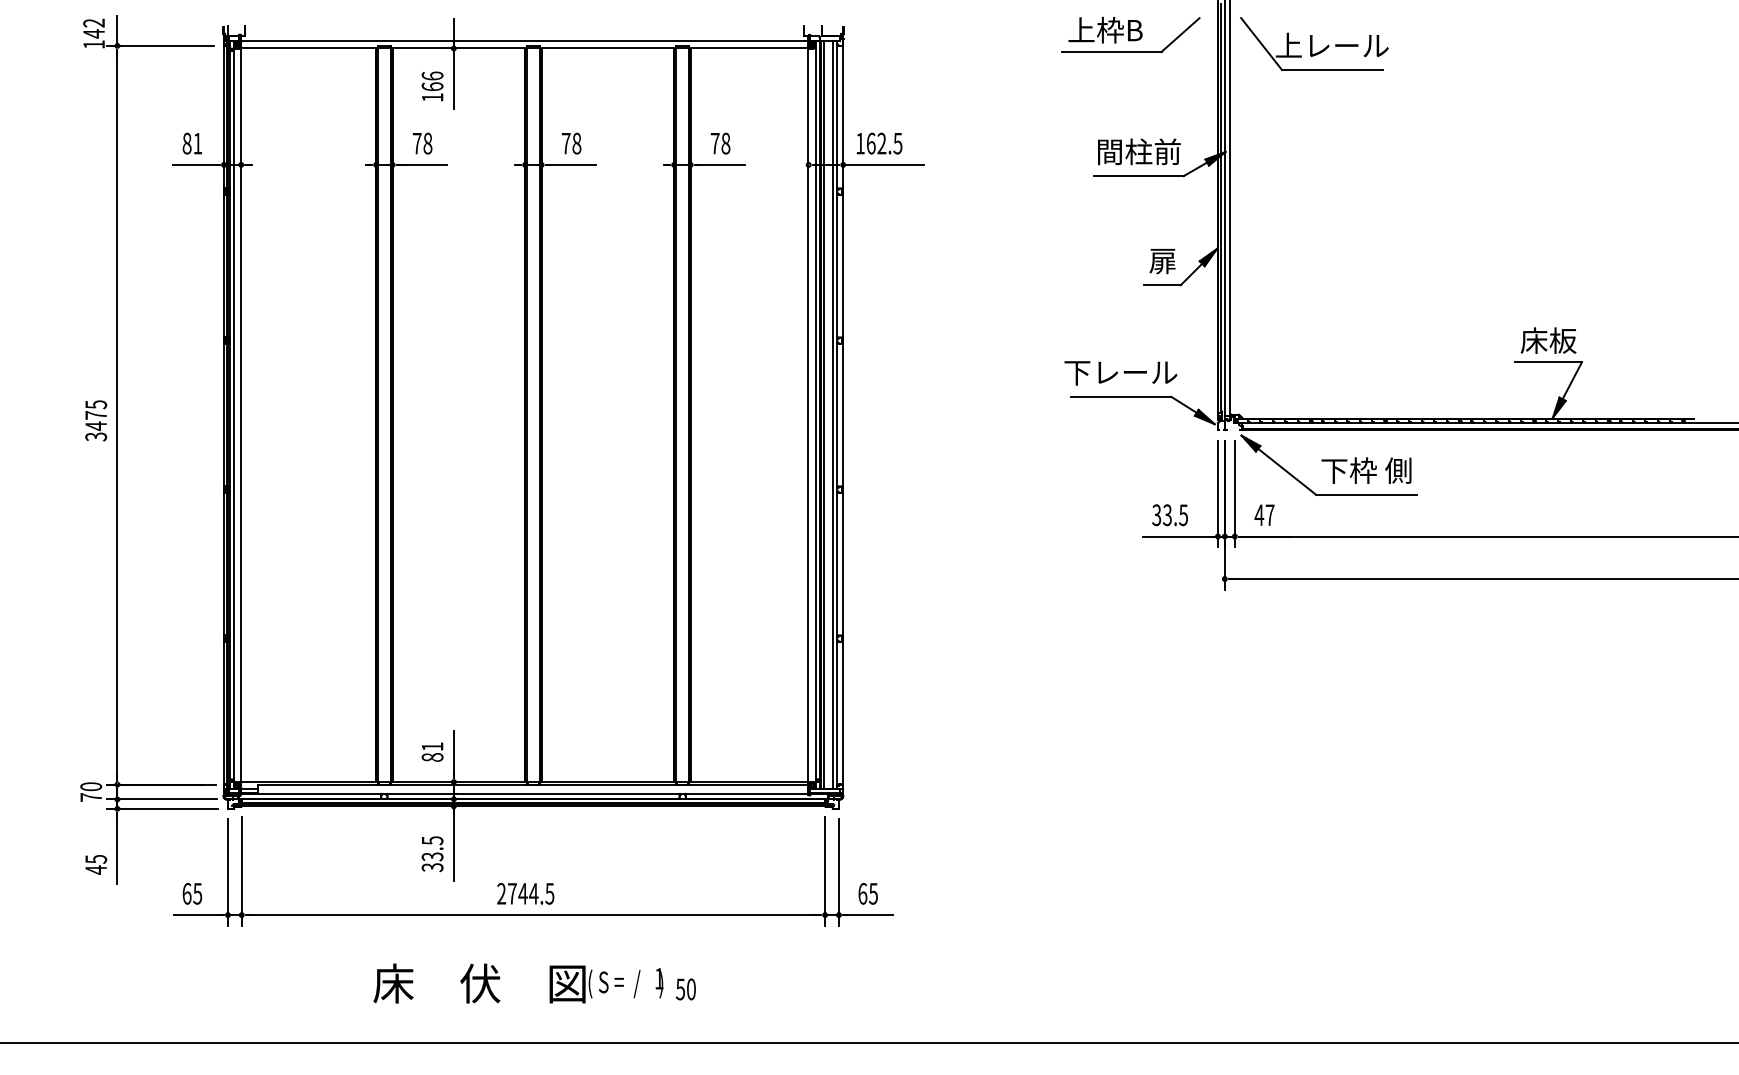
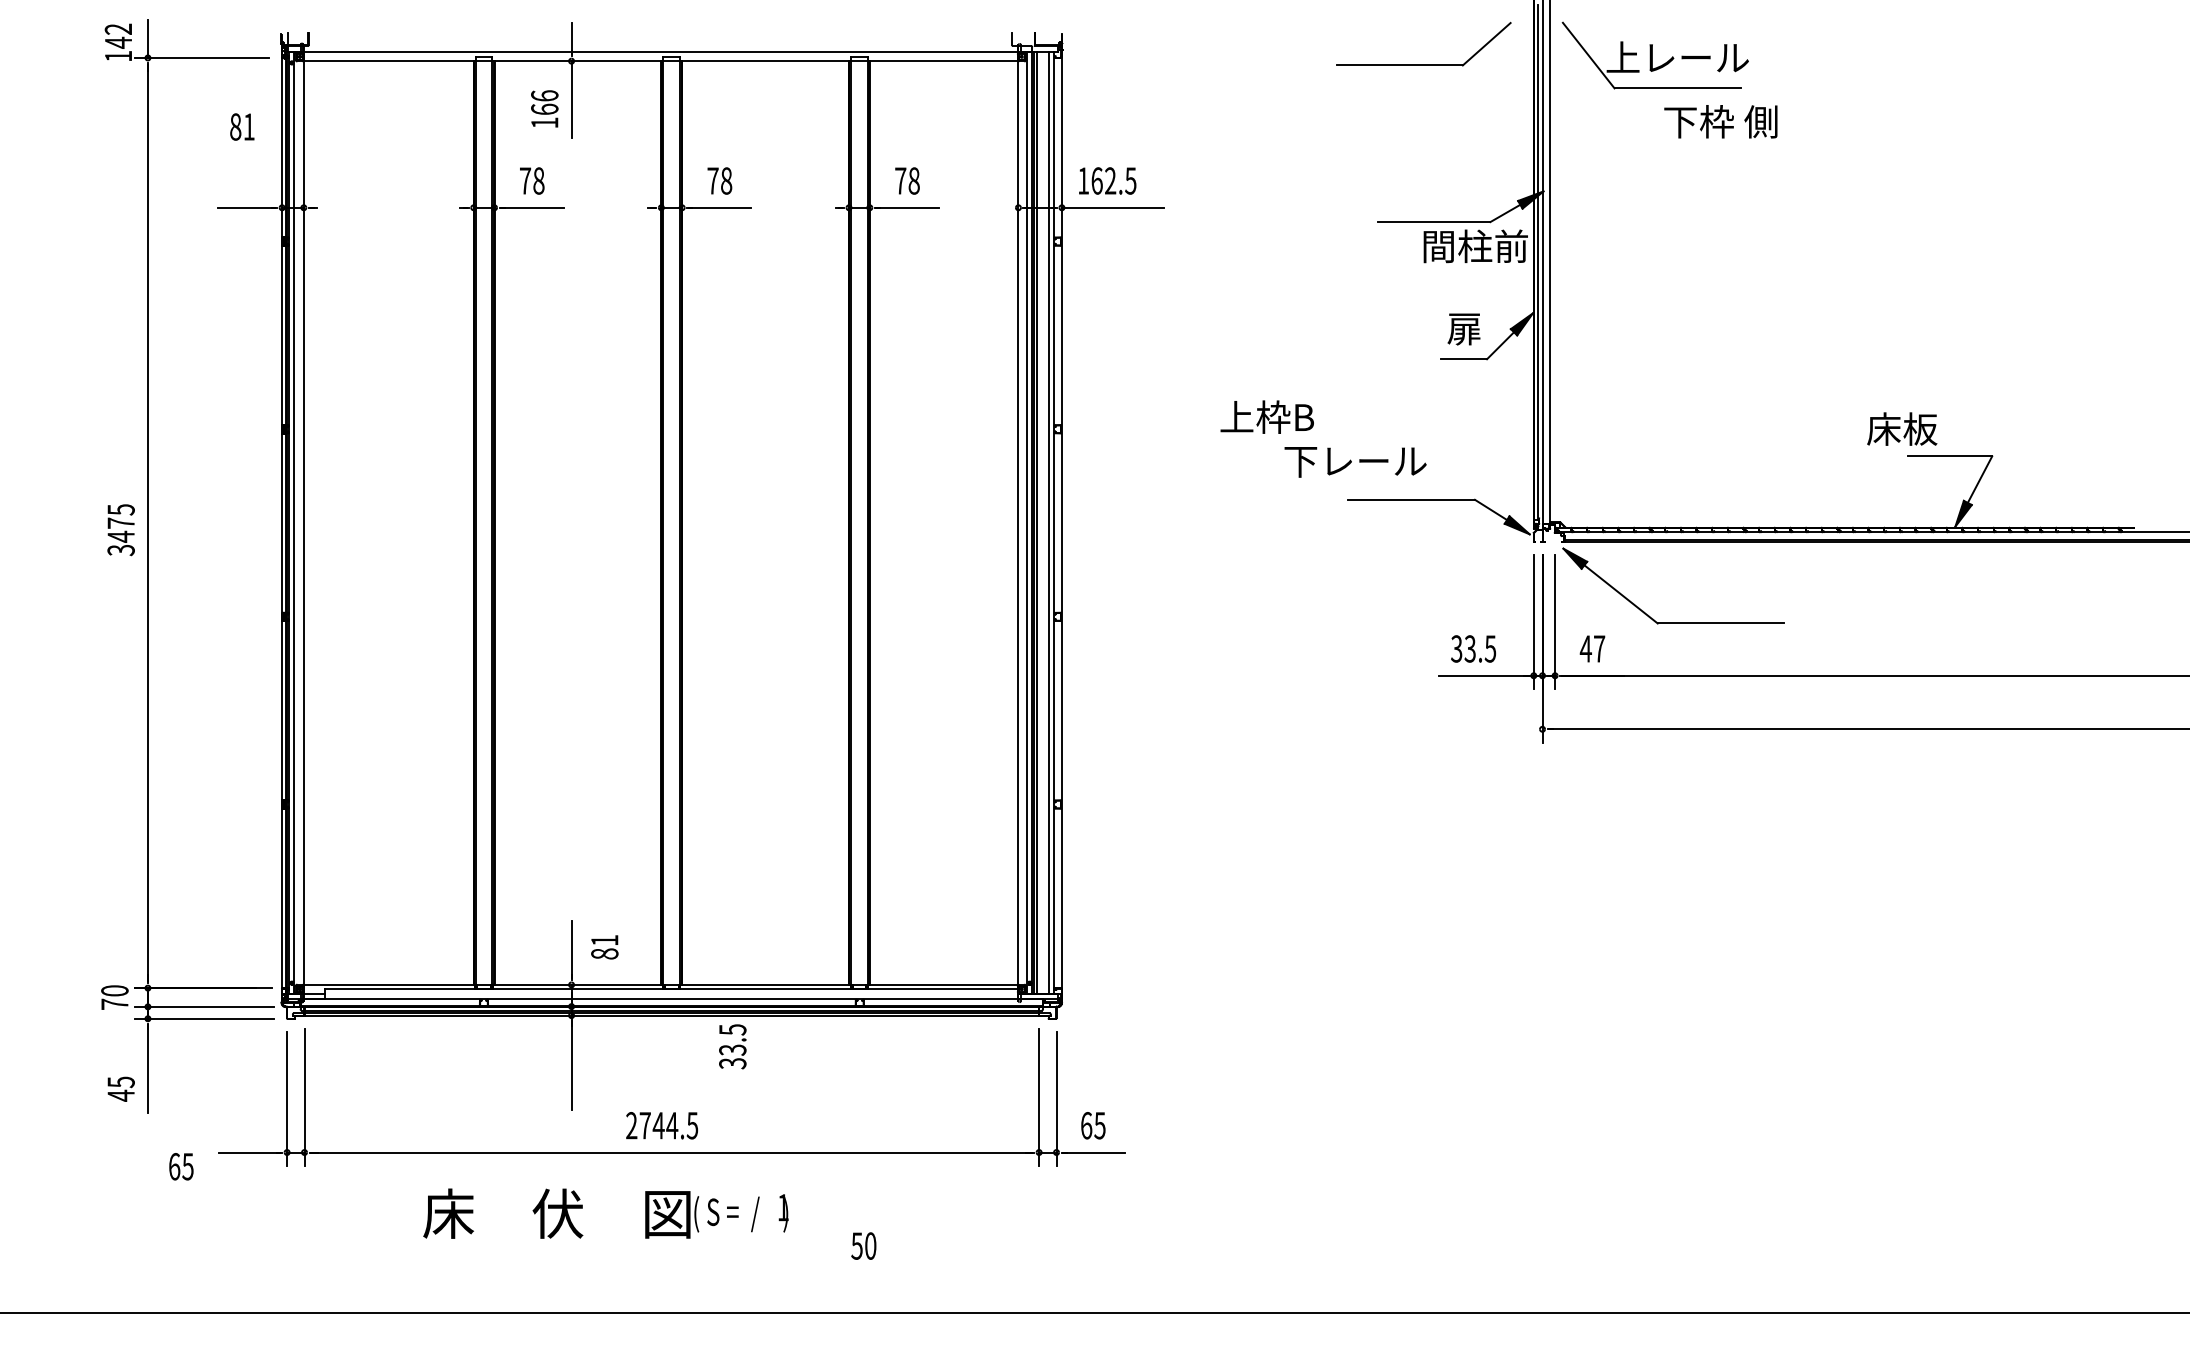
text: (1104, 29) -> (1266, 416), moved
text: (192, 143) -> (242, 126), moved
text: (1139, 151) -> (1475, 246), moved
text: (1548, 340) -> (1902, 428), moved
text: (1120, 373) -> (1355, 462), moved
text: (1366, 470) -> (1720, 121), moved
text: (432, 752) -> (604, 947), moved
text: (432, 853) -> (732, 1046), moved
text: (192, 893) -> (181, 1166), moved
text: (518, 983) -> (605, 1213), moved

